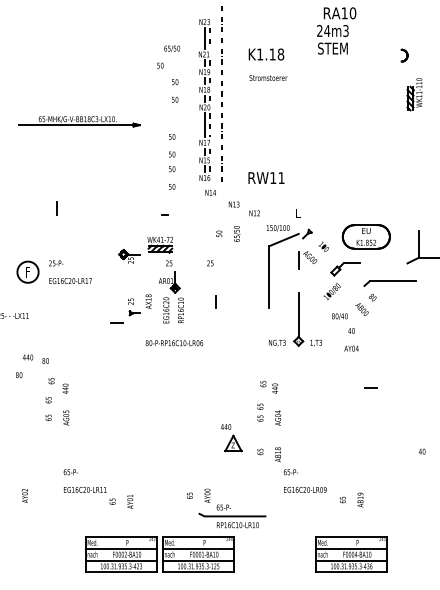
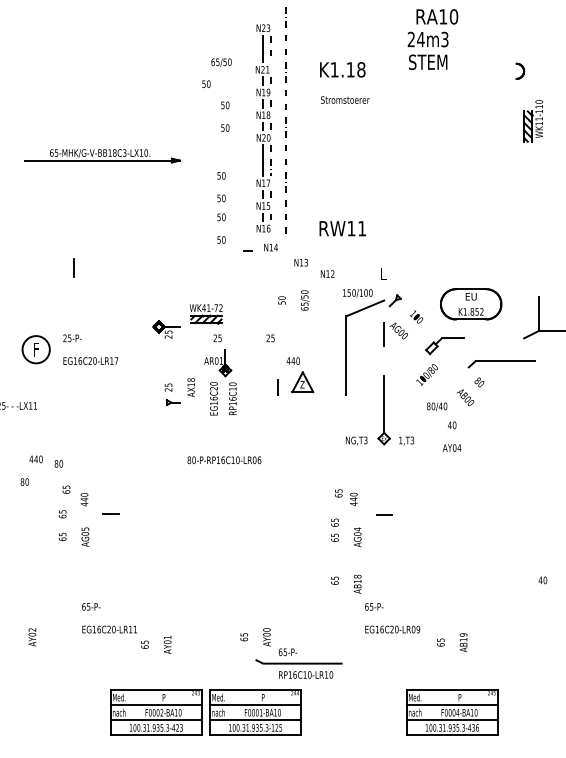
line: (164, 214) -> (247, 251), moved
line: (116, 322) -> (110, 513), moved
text: (174, 343) -> (224, 460), moved
line: (370, 387) -> (383, 513), moved
part: (231, 438) -> (300, 375), moved

